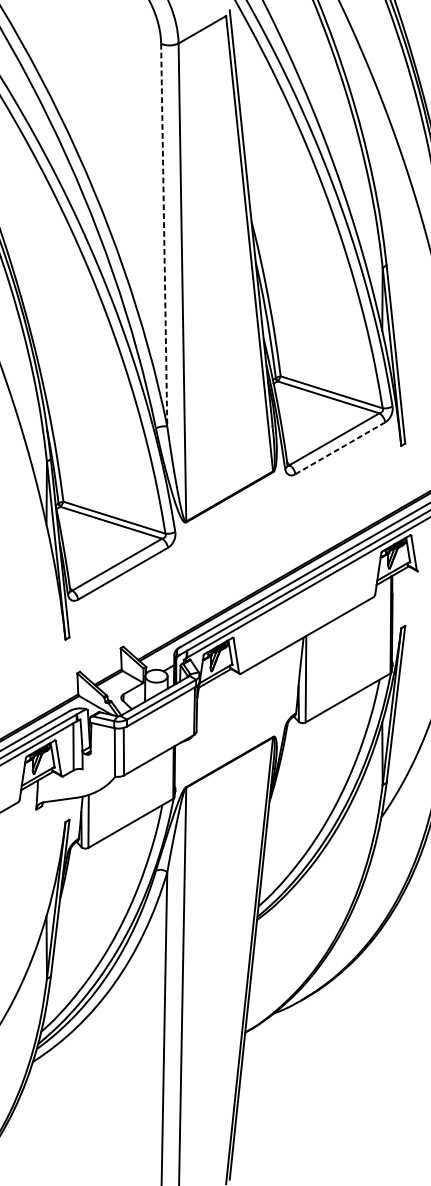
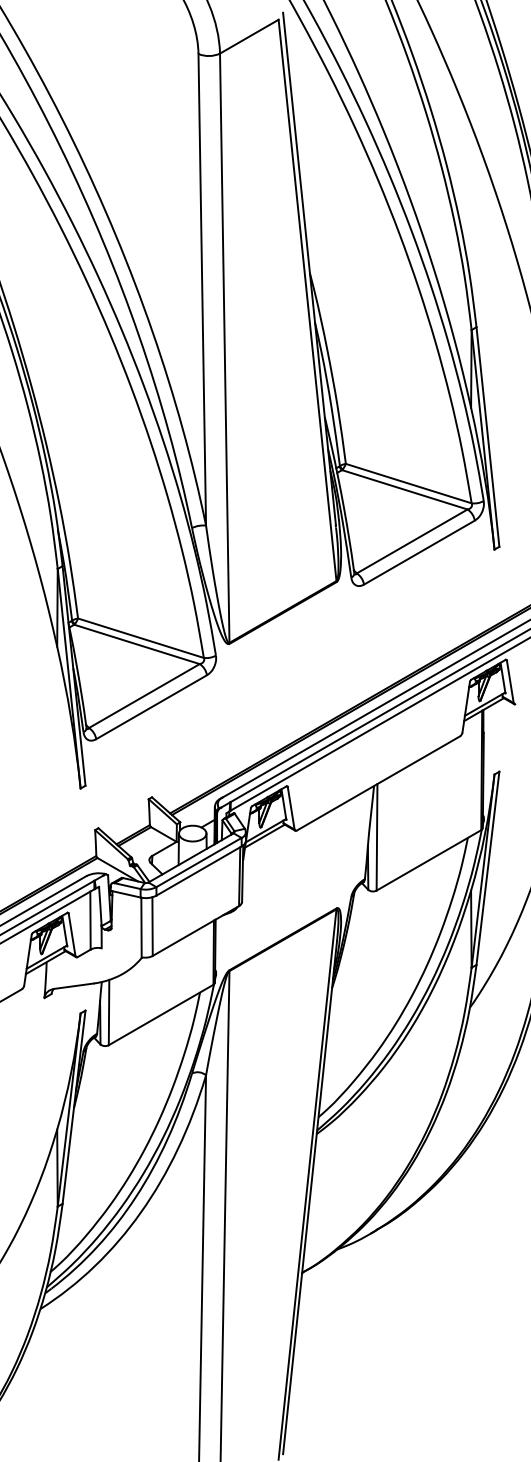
line: (164, 234) -> (202, 289), dashed -> solid
line: (340, 448) -> (419, 552), dashed -> solid

